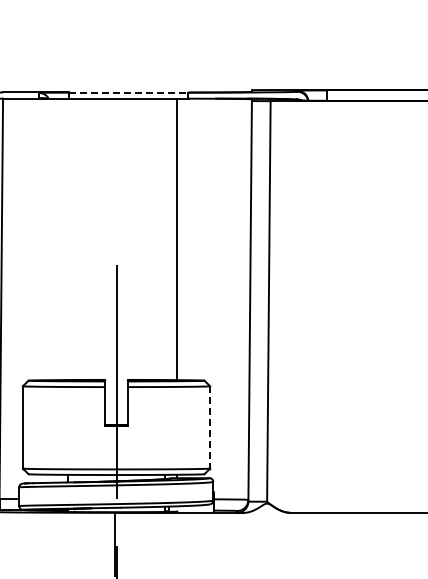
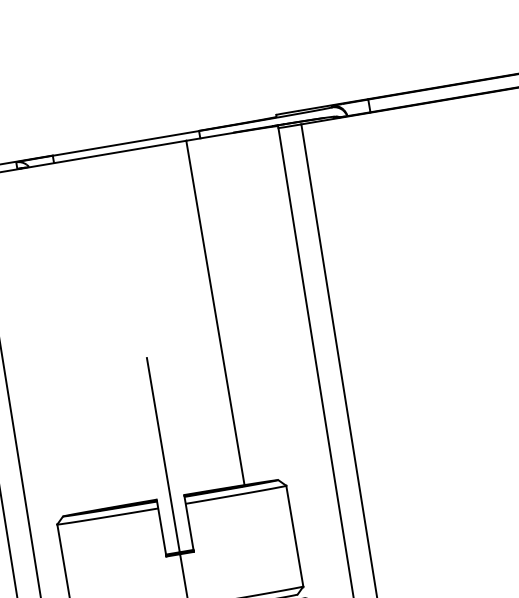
line: (128, 92) -> (125, 143), dashed -> solid
line: (210, 427) -> (295, 536), dashed -> solid

